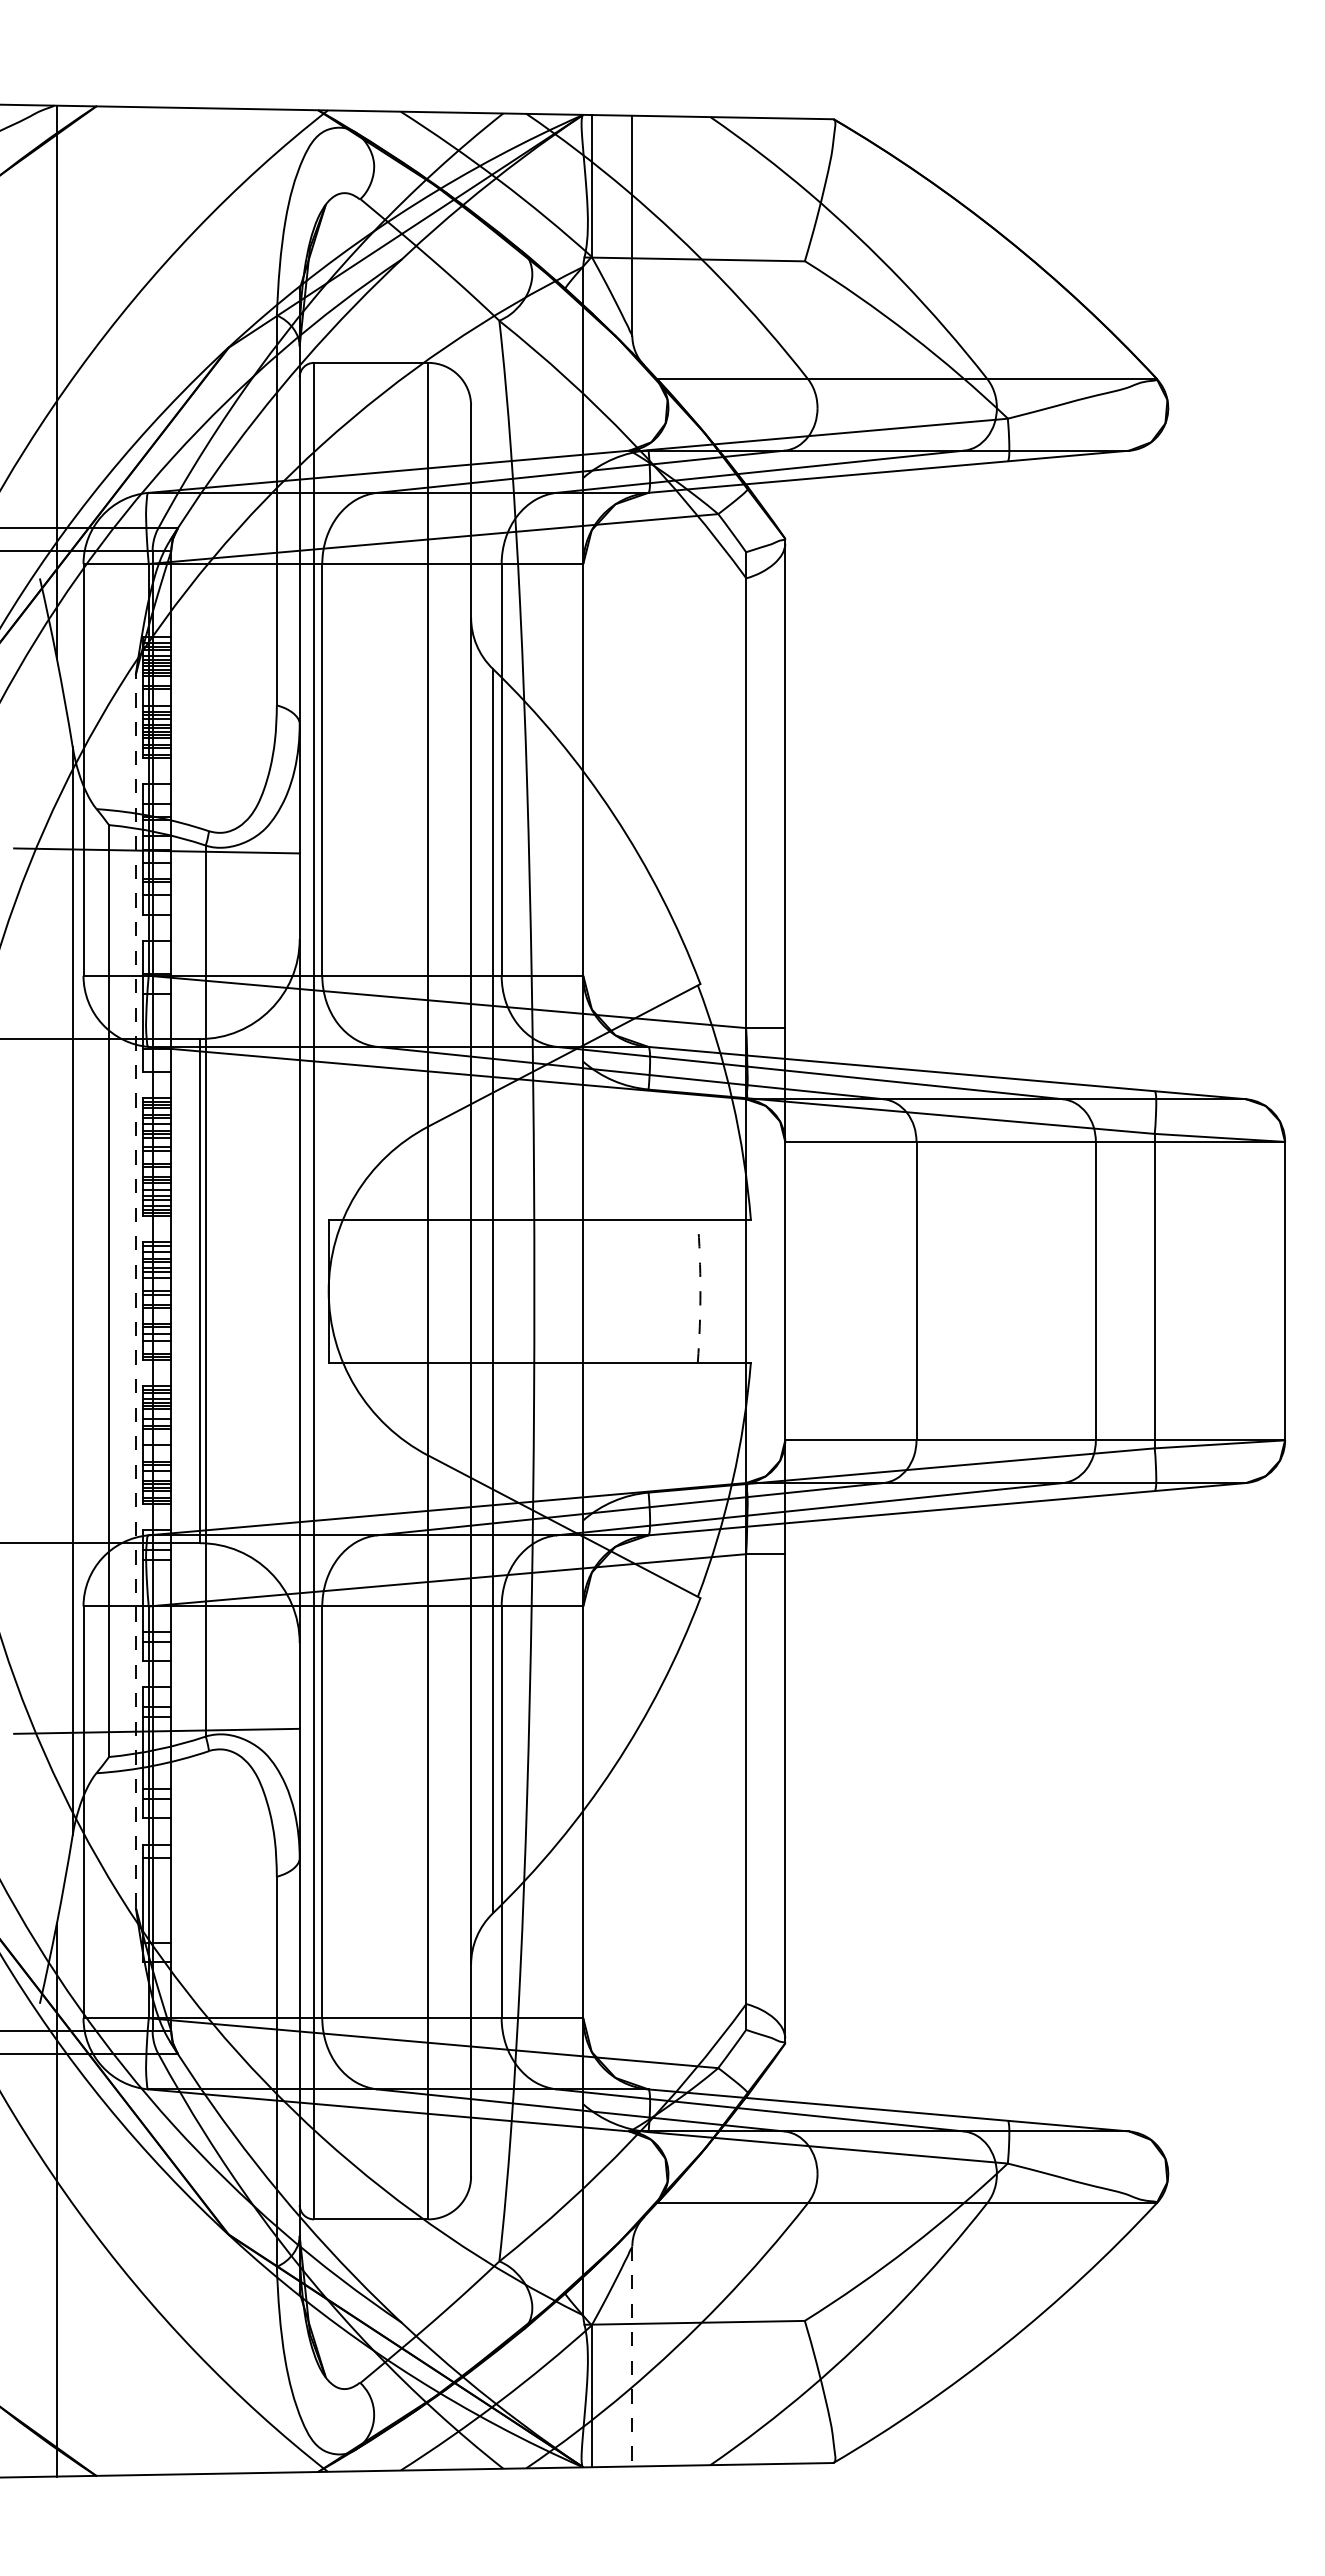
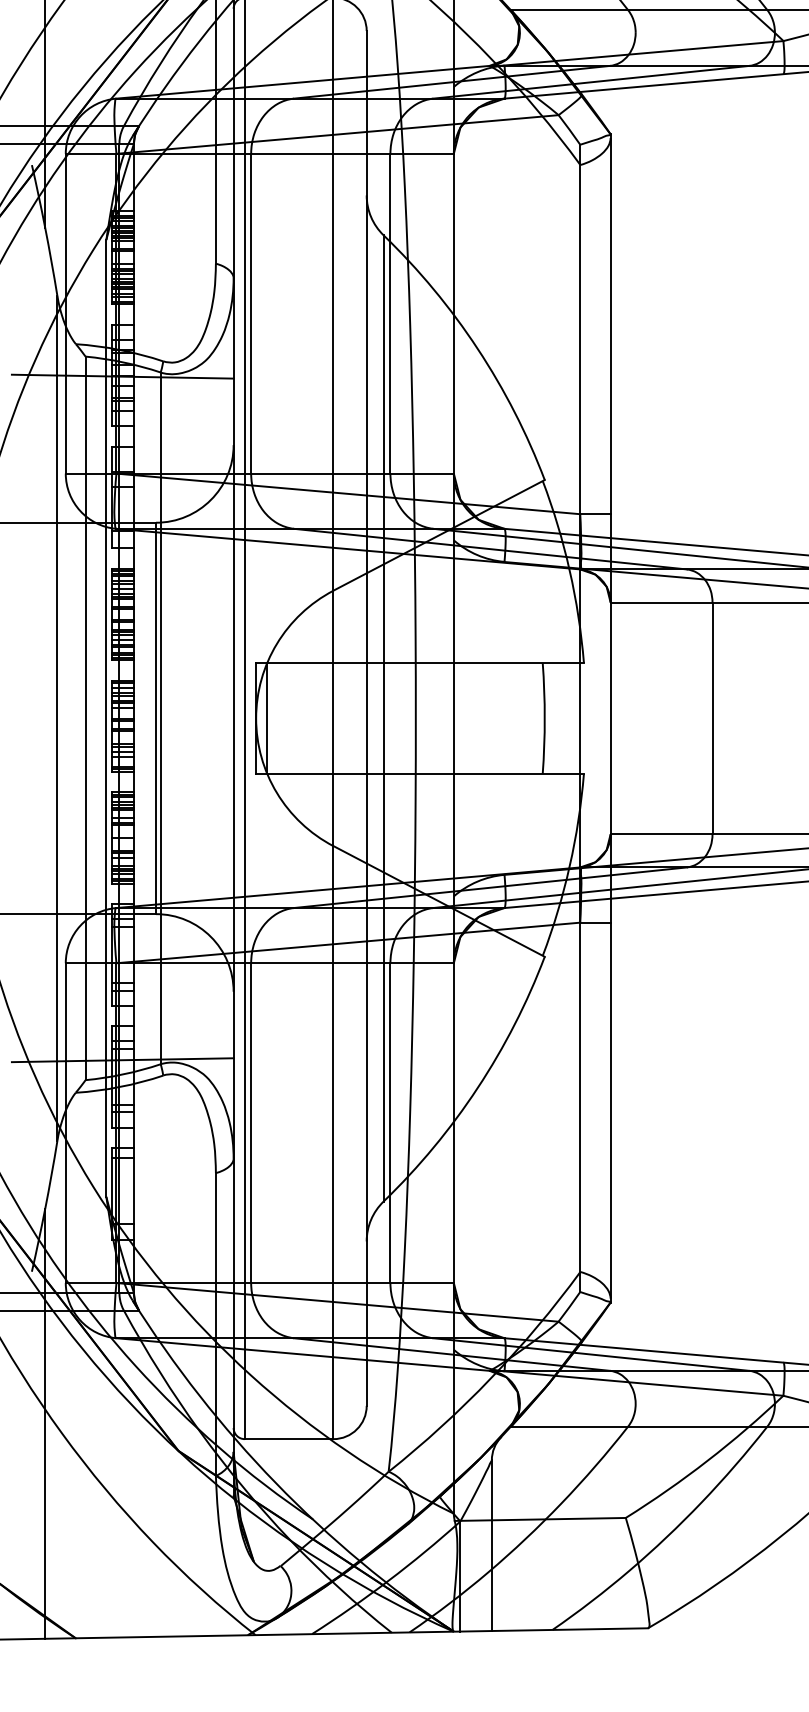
line: (135, 1290) -> (106, 717), dashed -> solid
line: (343, 1290) -> (267, 717), added
arc: (700, 1291) -> (544, 718), dashed -> solid
line: (632, 2356) -> (492, 1545), dashed -> solid

